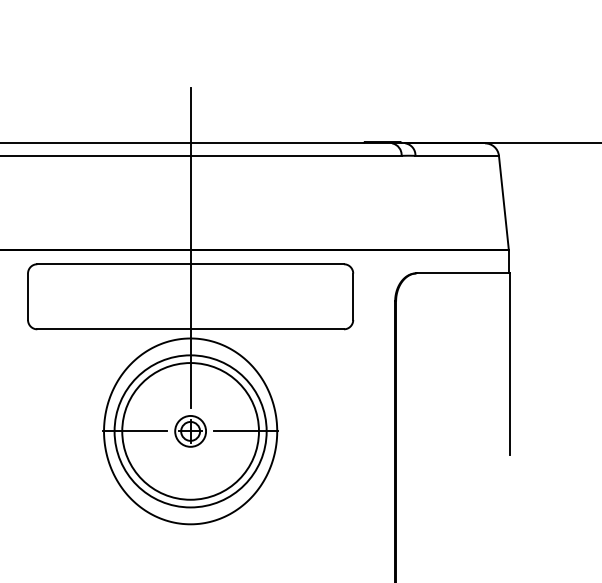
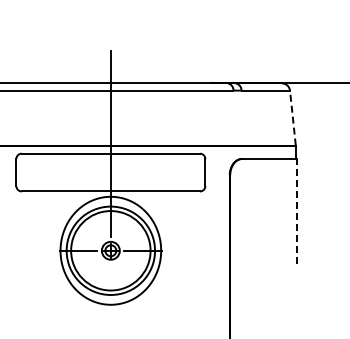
line: (503, 203) -> (292, 118), solid -> dashed
line: (510, 363) -> (296, 211), solid -> dashed

